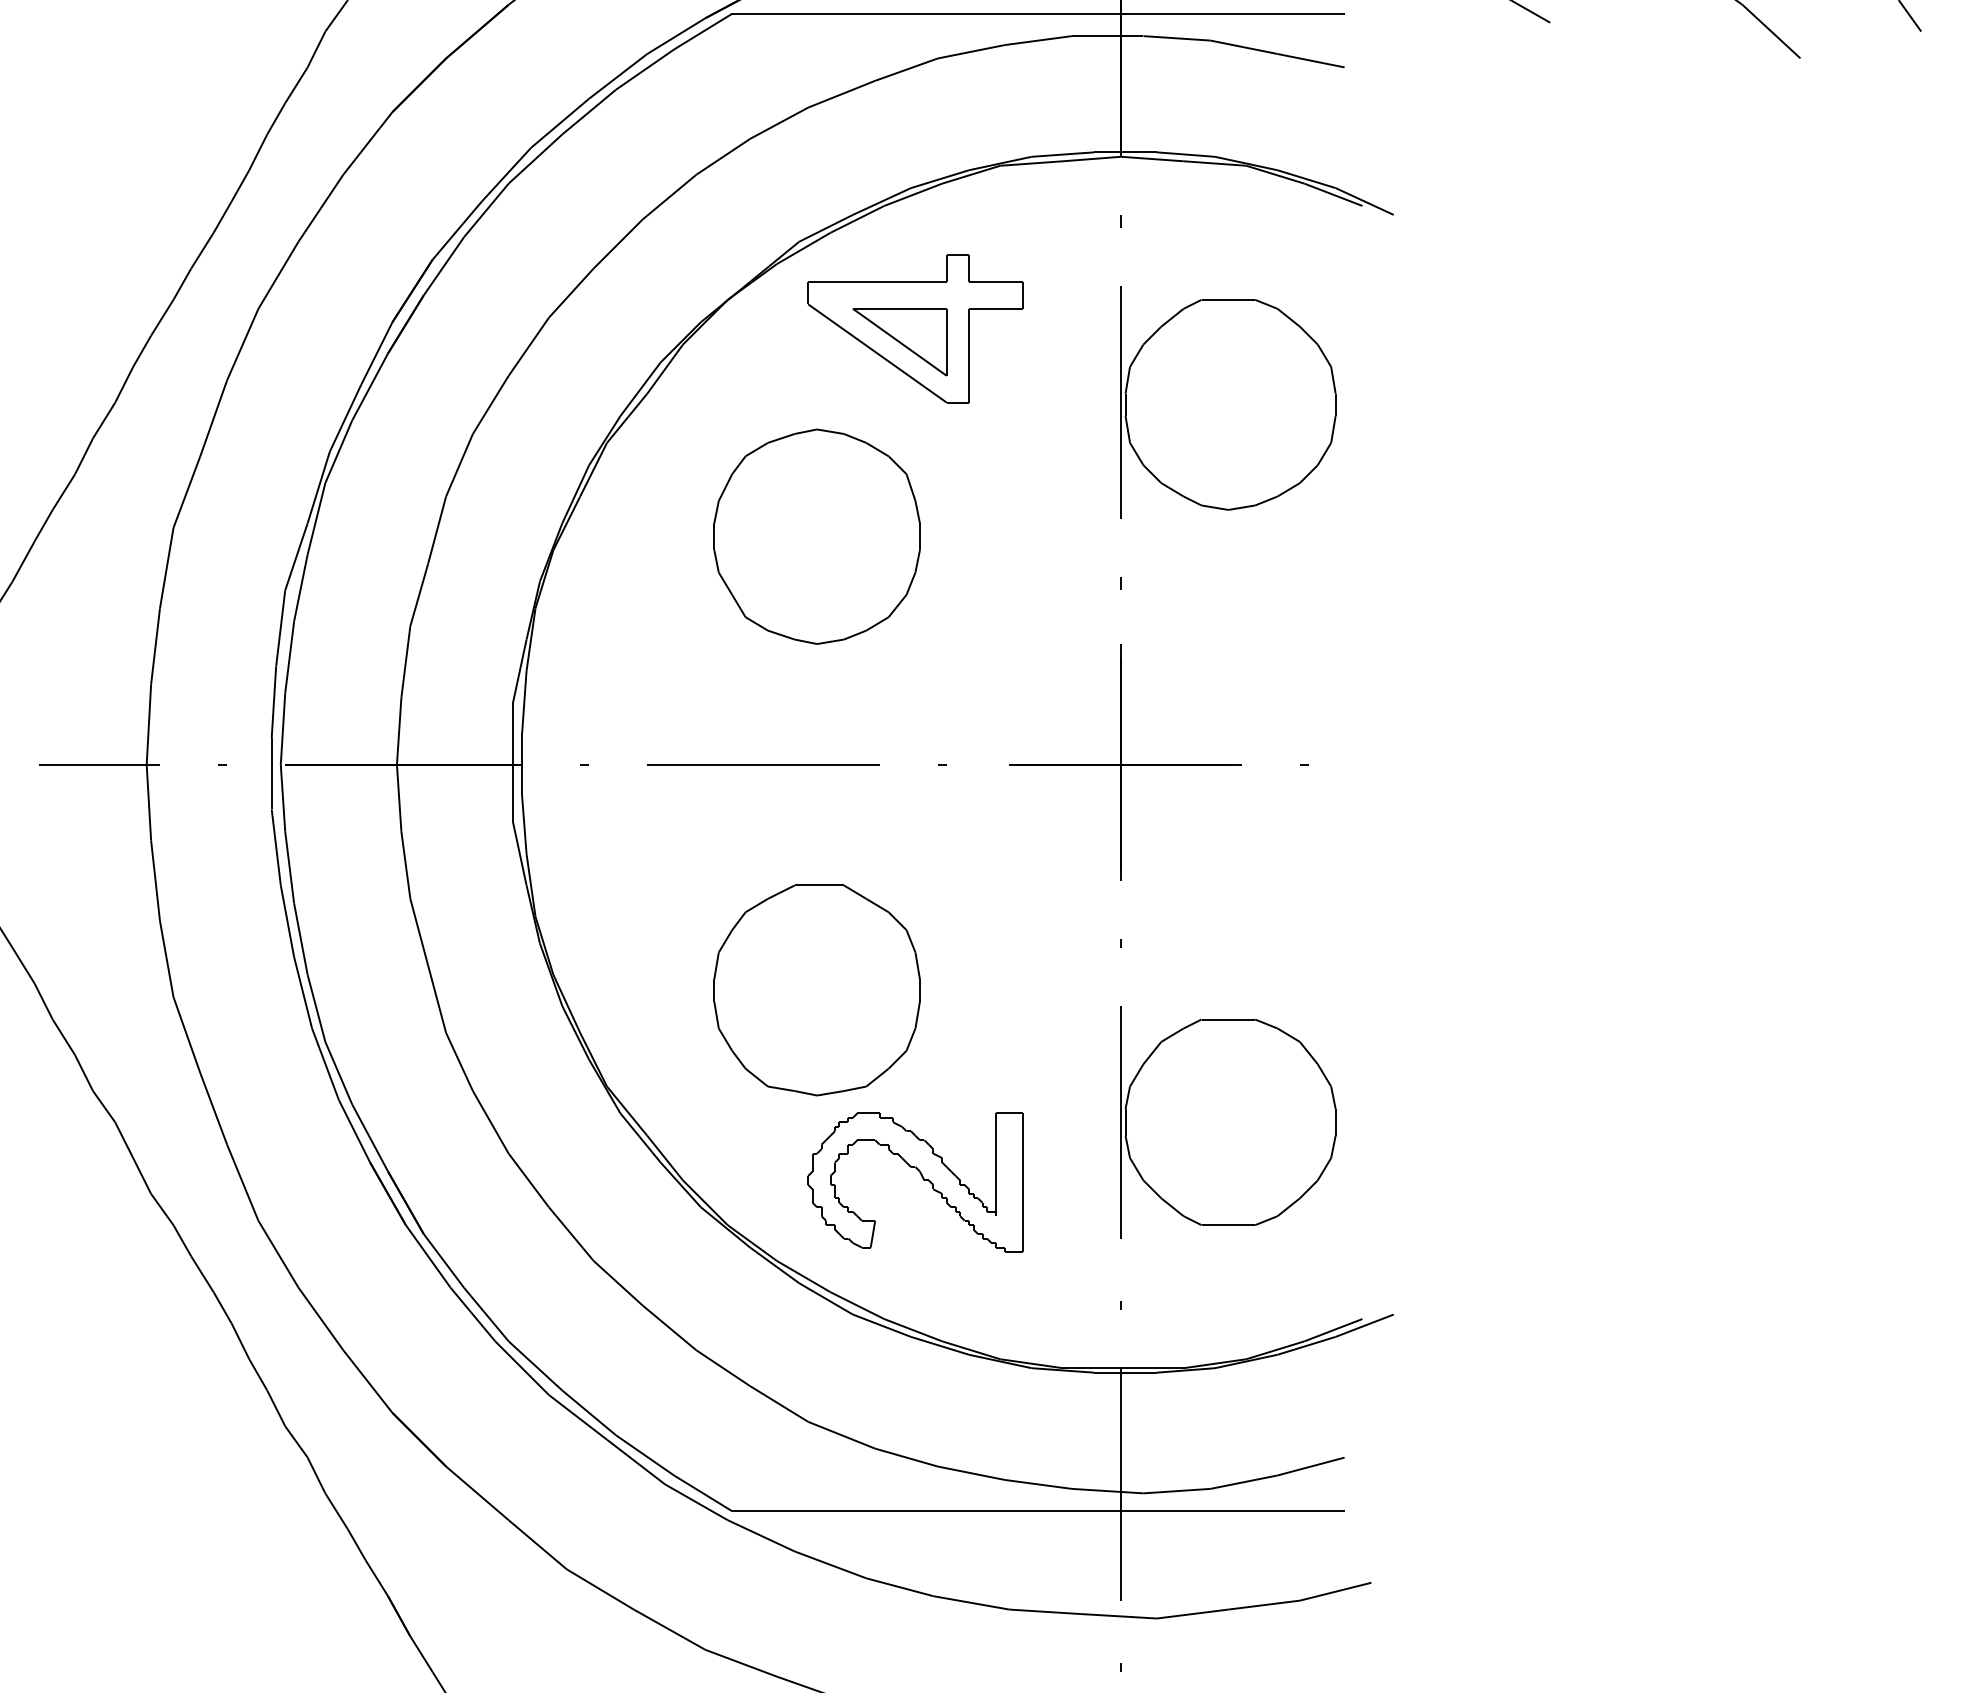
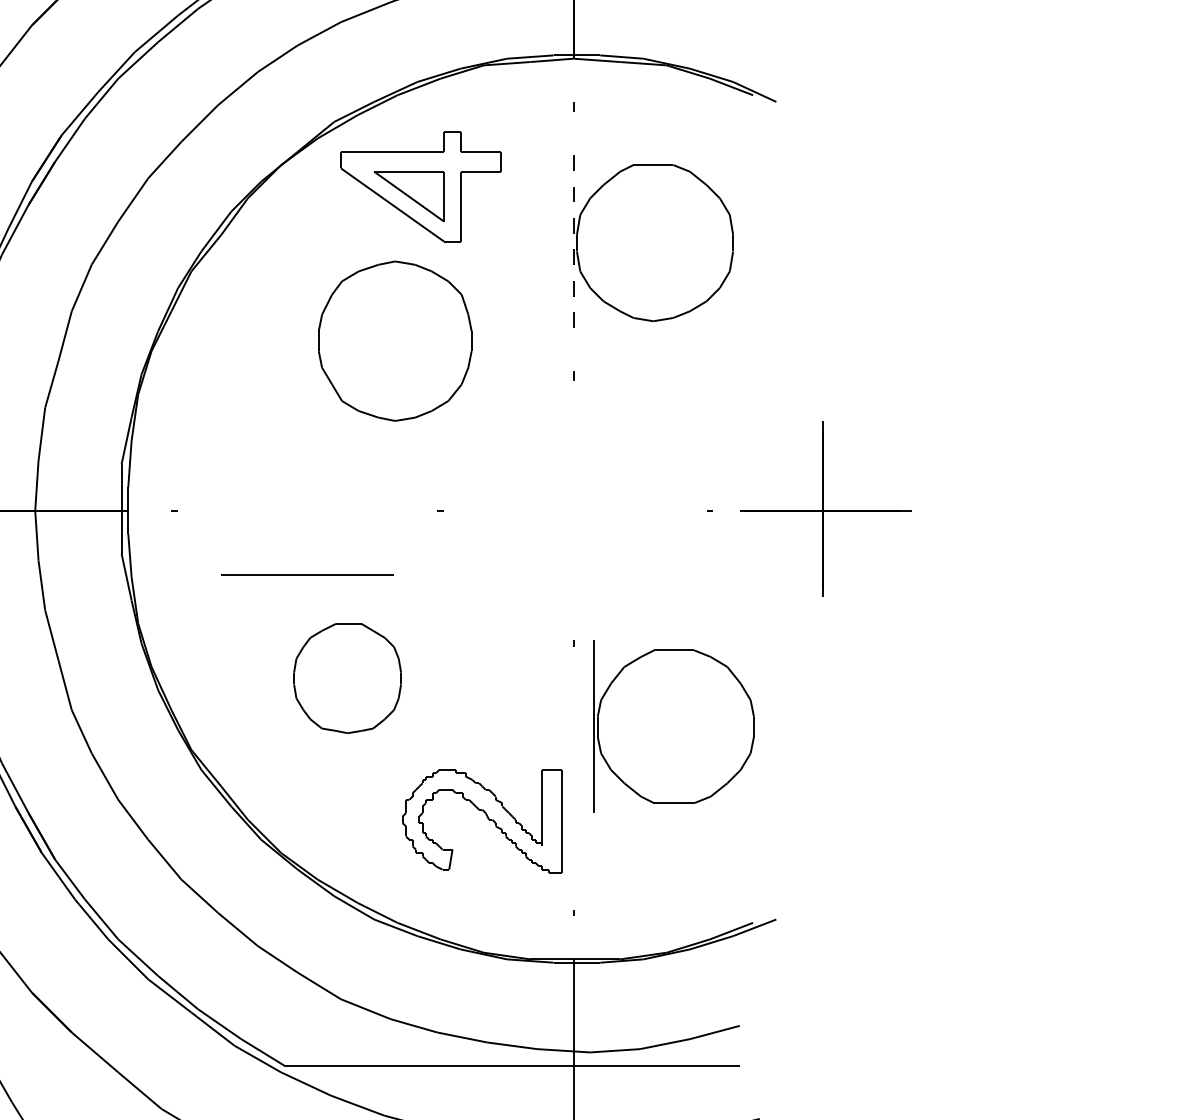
line: (1121, 402) -> (573, 241), solid -> dashed
part: (816, 536) -> (394, 341), moved
part: (1125, 762) -> (825, 509), moved
line: (763, 764) -> (307, 574), moved
part: (816, 990) -> (347, 678), size x0.7
part: (1228, 1122) -> (674, 726), moved
part: (922, 1179) -> (487, 819), moved

